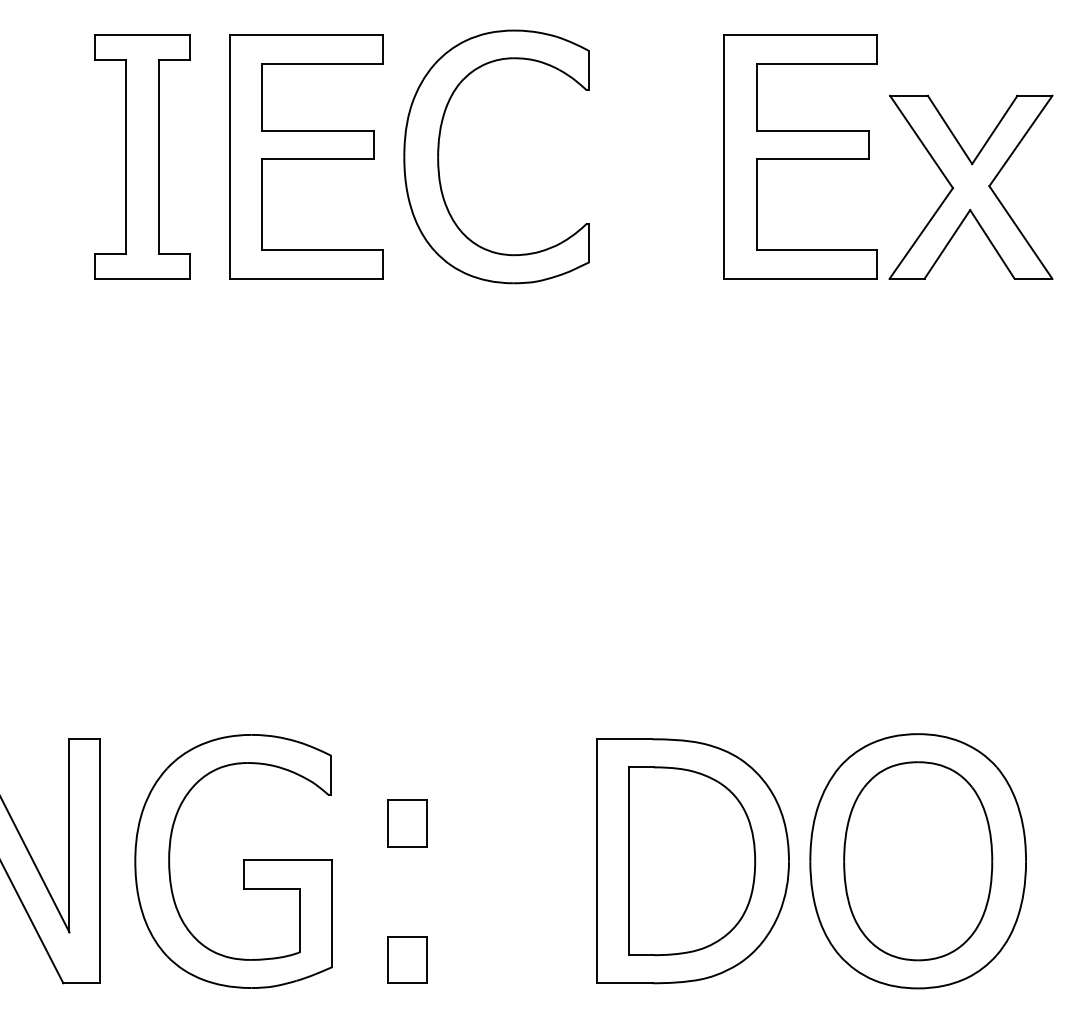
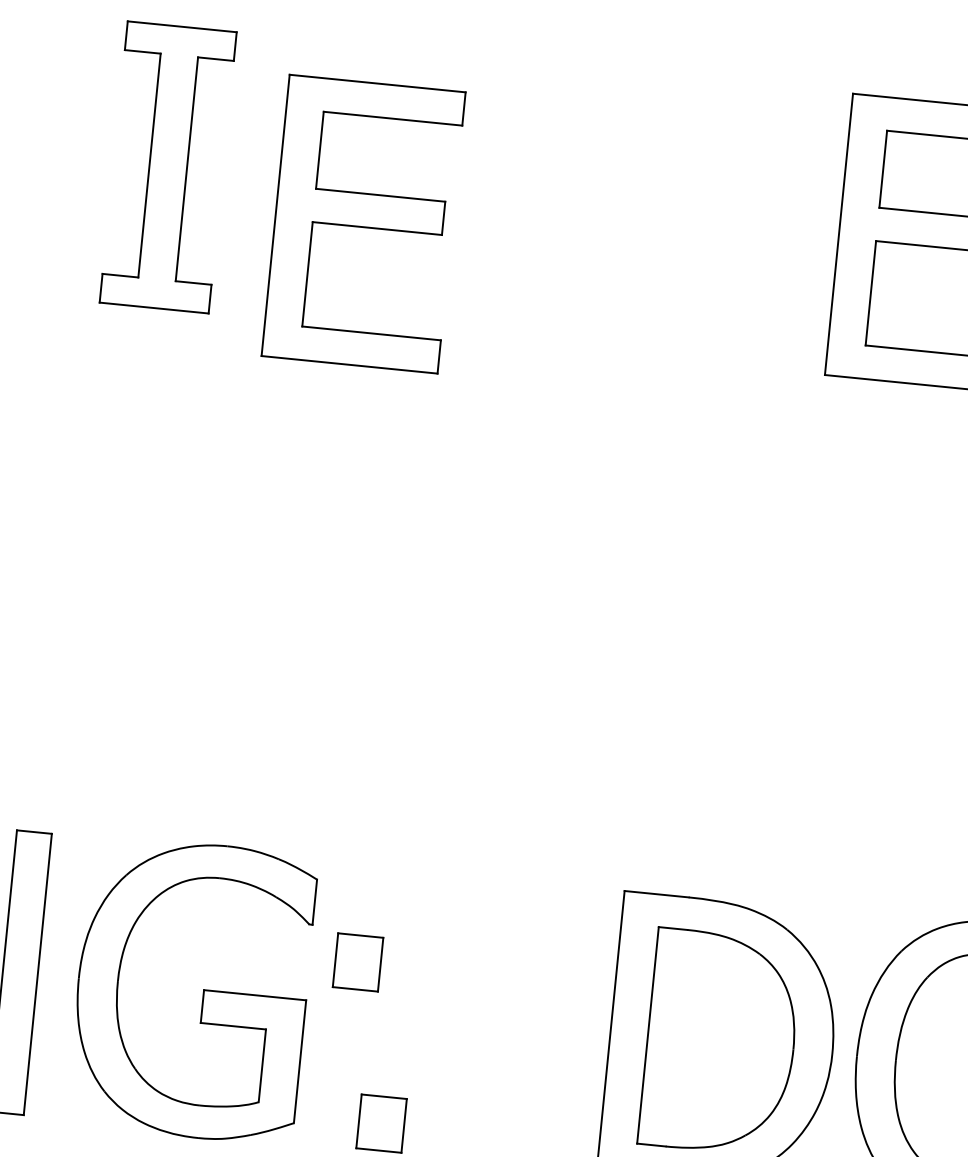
part: (439, 154) -> (510, 198), removed
part: (306, 156) -> (363, 223), moved
part: (407, 823) -> (357, 962), moved

